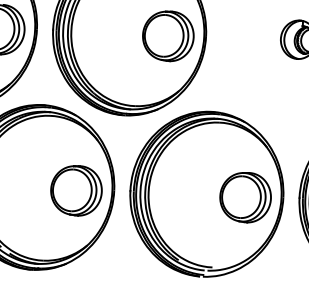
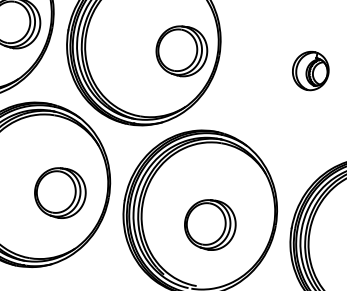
part: (76, 190) -> (60, 192), moved
part: (245, 197) -> (210, 224), moved

